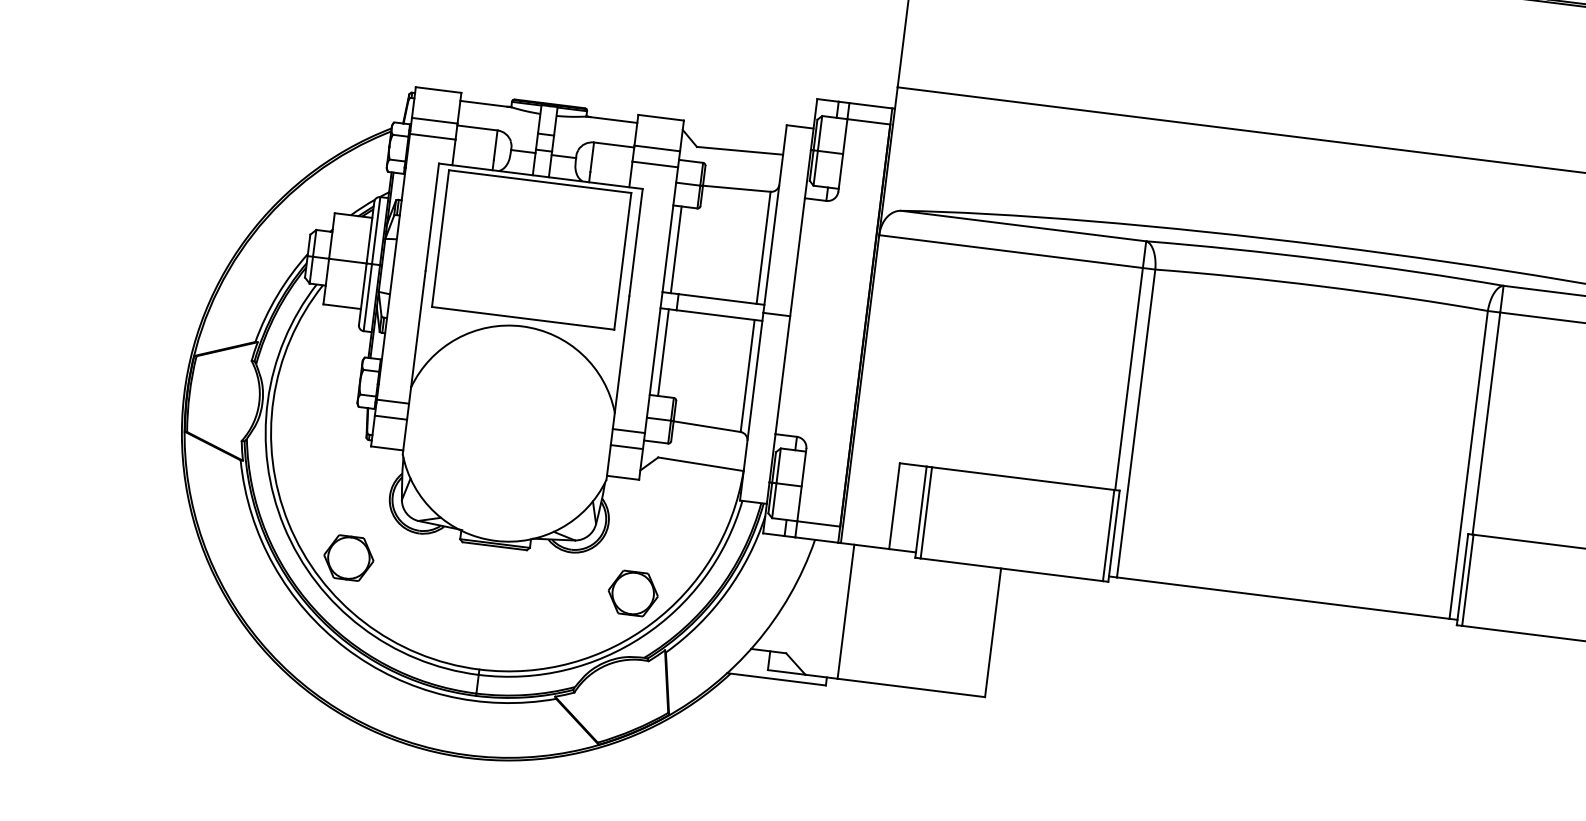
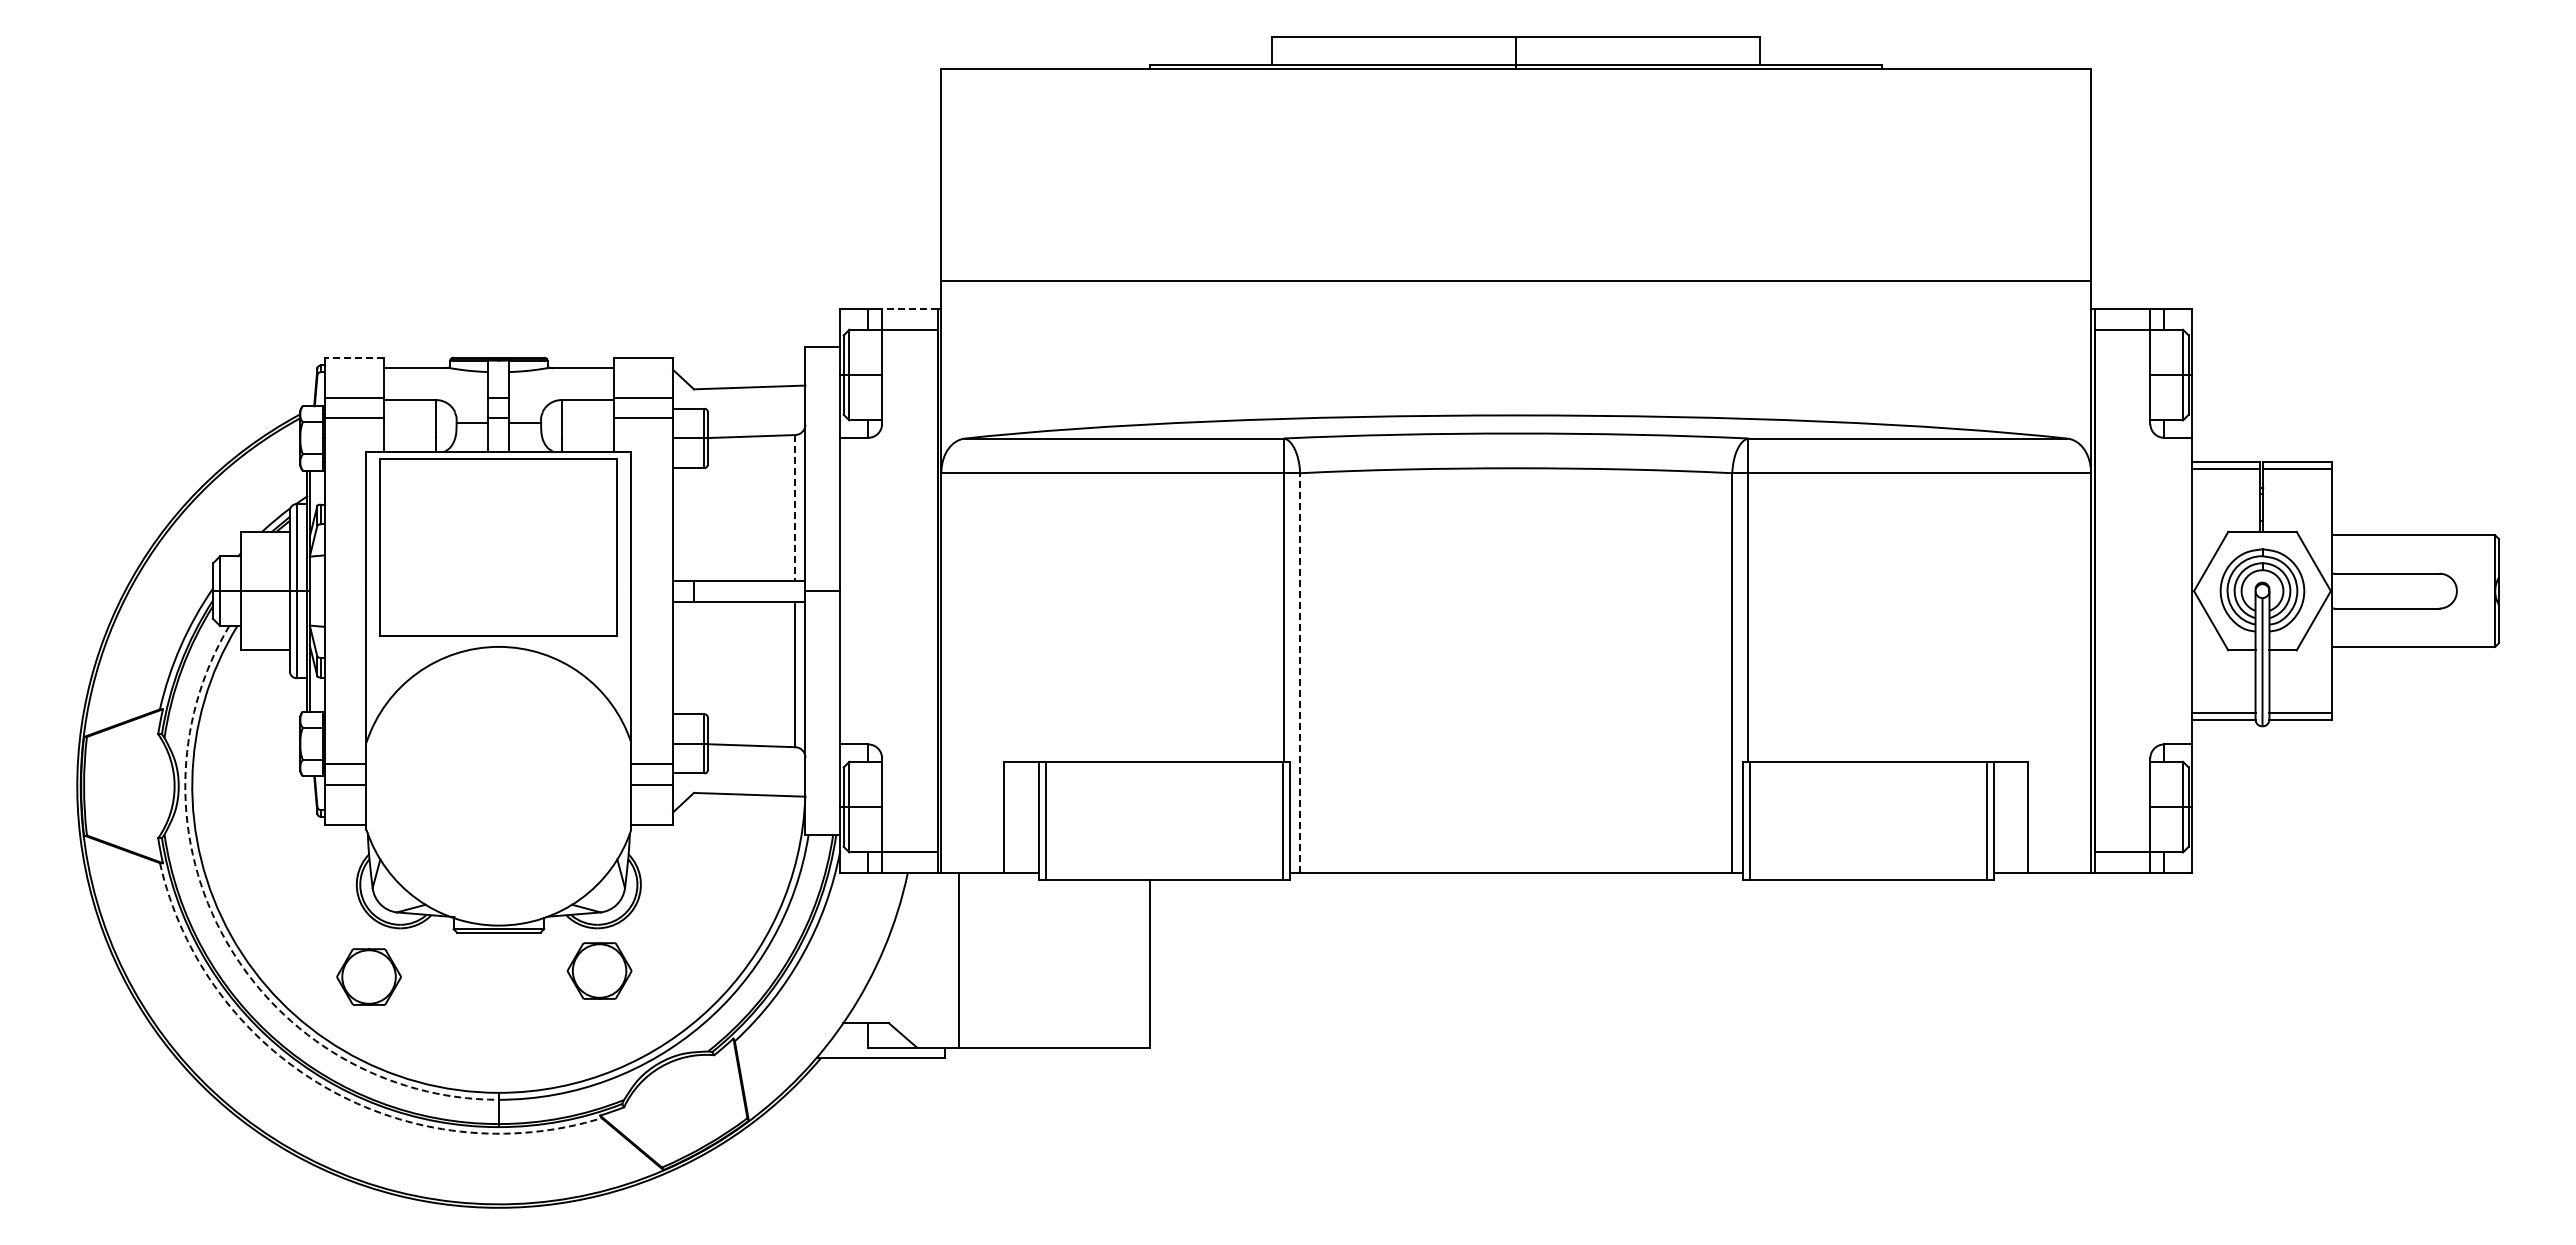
line: (438, 89) -> (354, 357), solid -> dashed
line: (870, 105) -> (909, 308), solid -> dashed
line: (763, 247) -> (795, 507), solid -> dashed
line: (675, 249) -> (683, 524), removed
line: (663, 352) -> (683, 657), removed
line: (1136, 422) -> (1300, 672), solid -> dashed
arc: (284, 526) -> (226, 941), solid -> dashed
part: (348, 557) -> (368, 976), moved
part: (633, 593) -> (599, 970), moved
arc: (346, 648) -> (325, 1087), solid -> dashed

